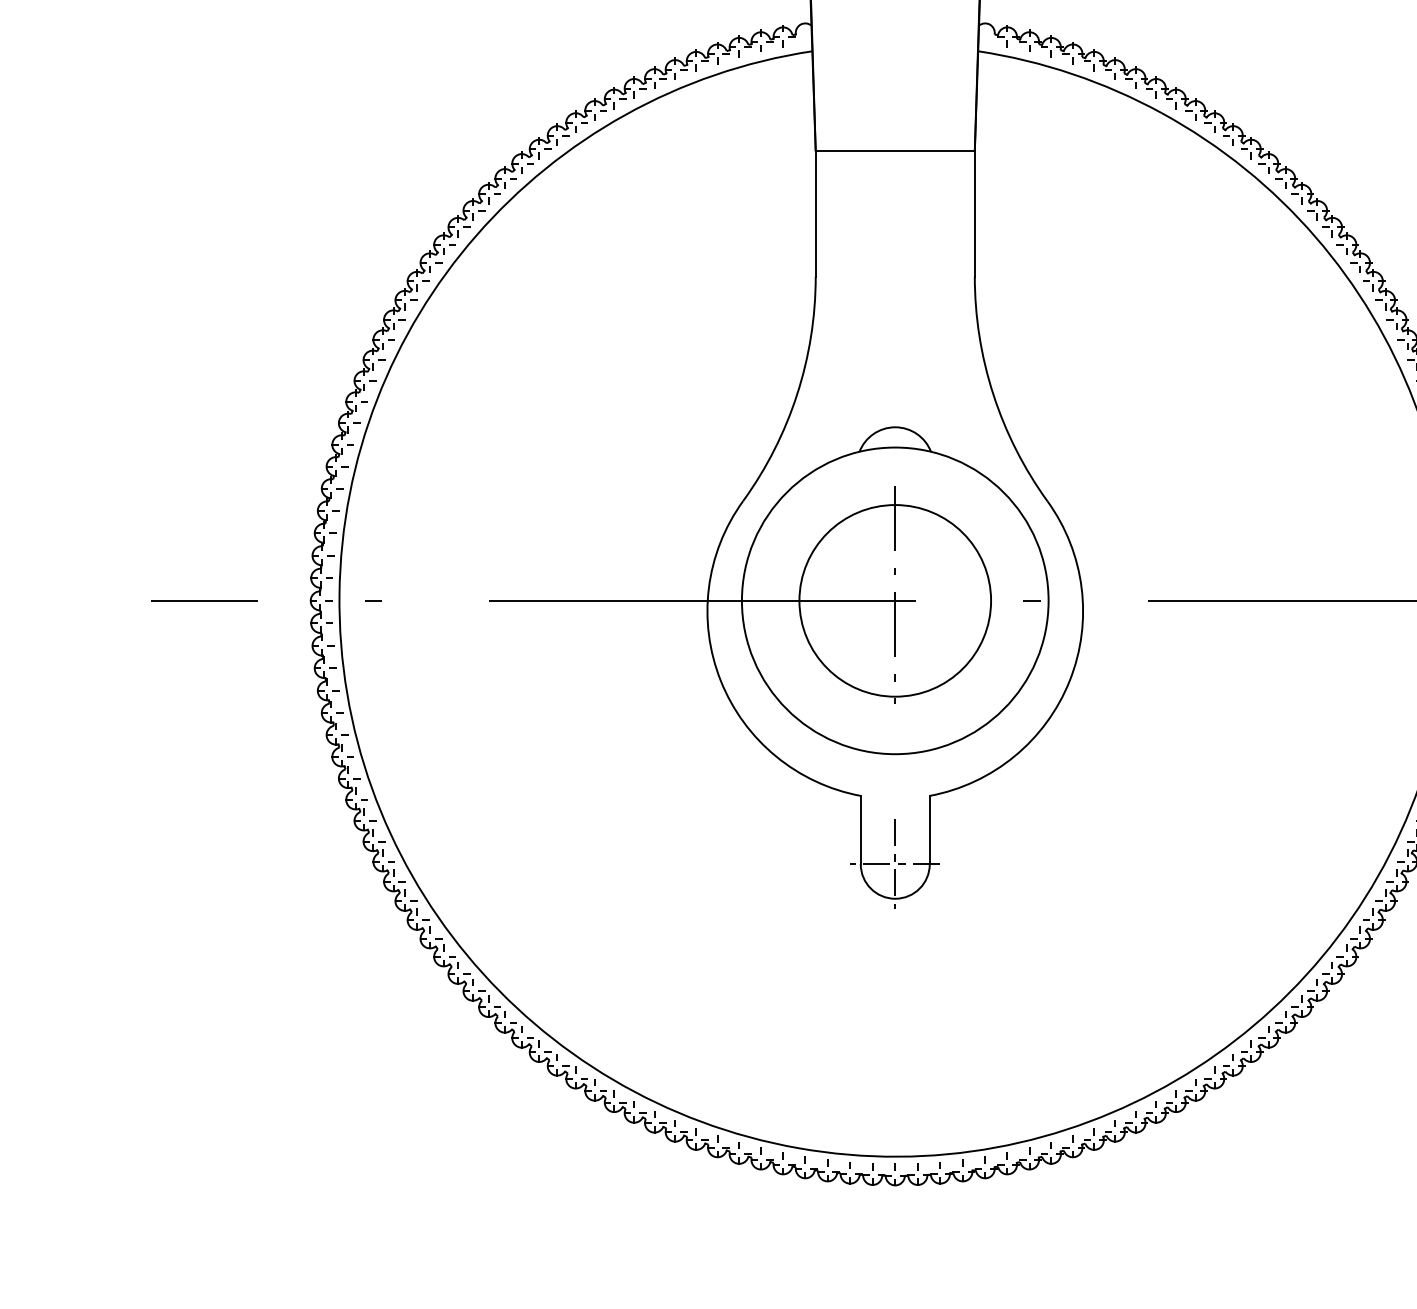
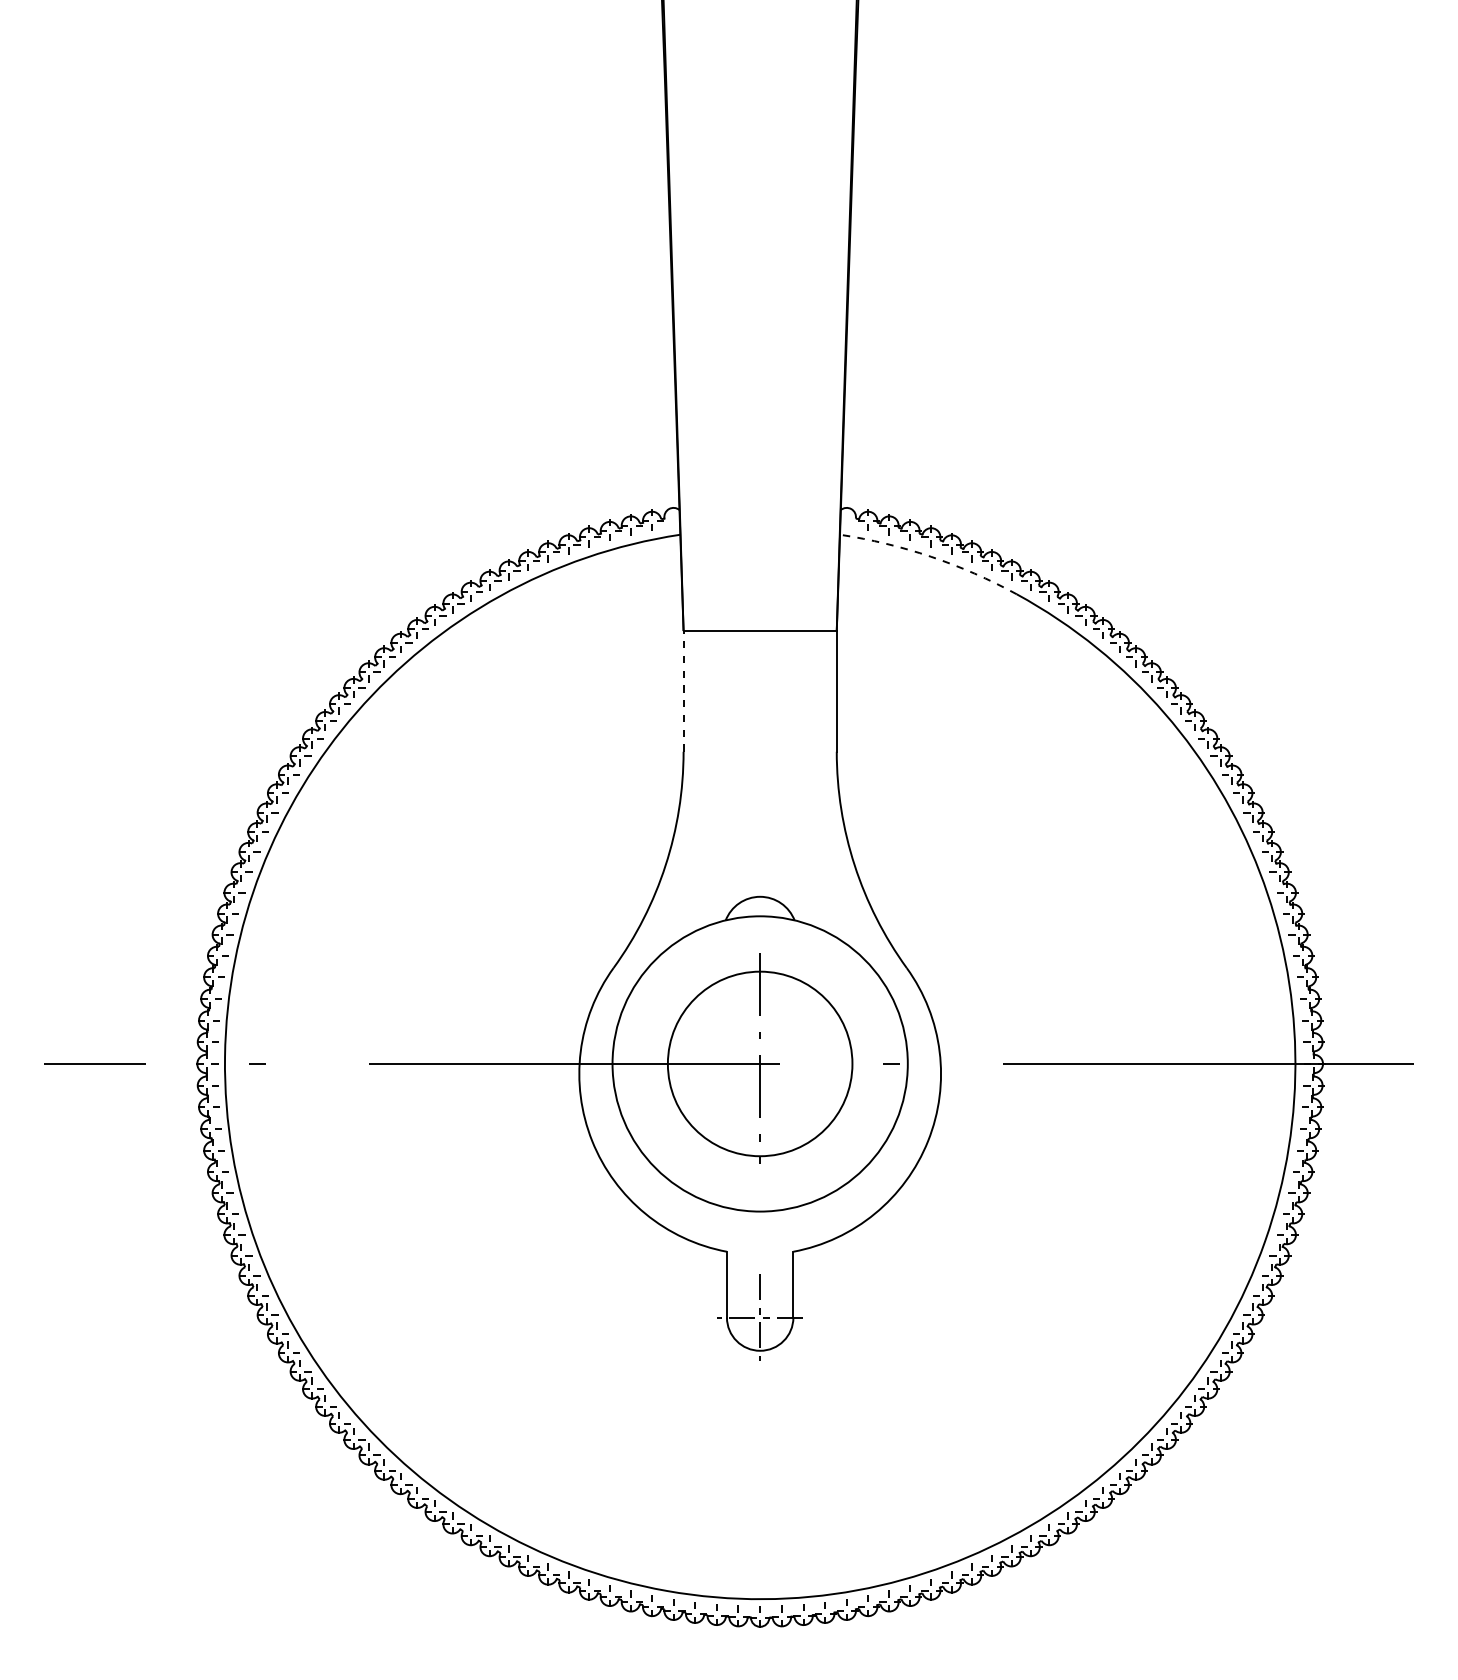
arc: (1073, 73) -> (931, 556), solid -> dashed
line: (815, 213) -> (683, 690), solid -> dashed

